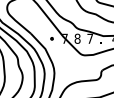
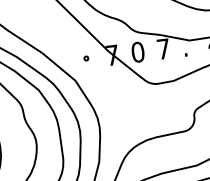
text: (77, 38) -> (137, 51), 8 -> 0

